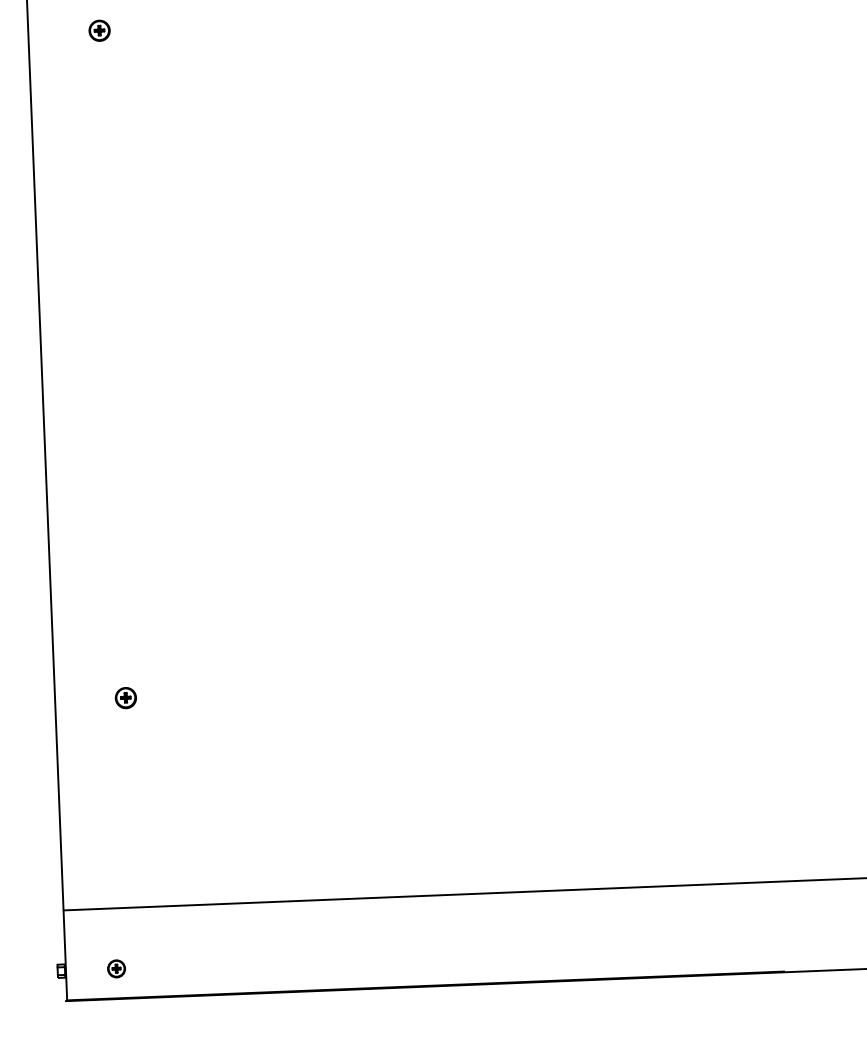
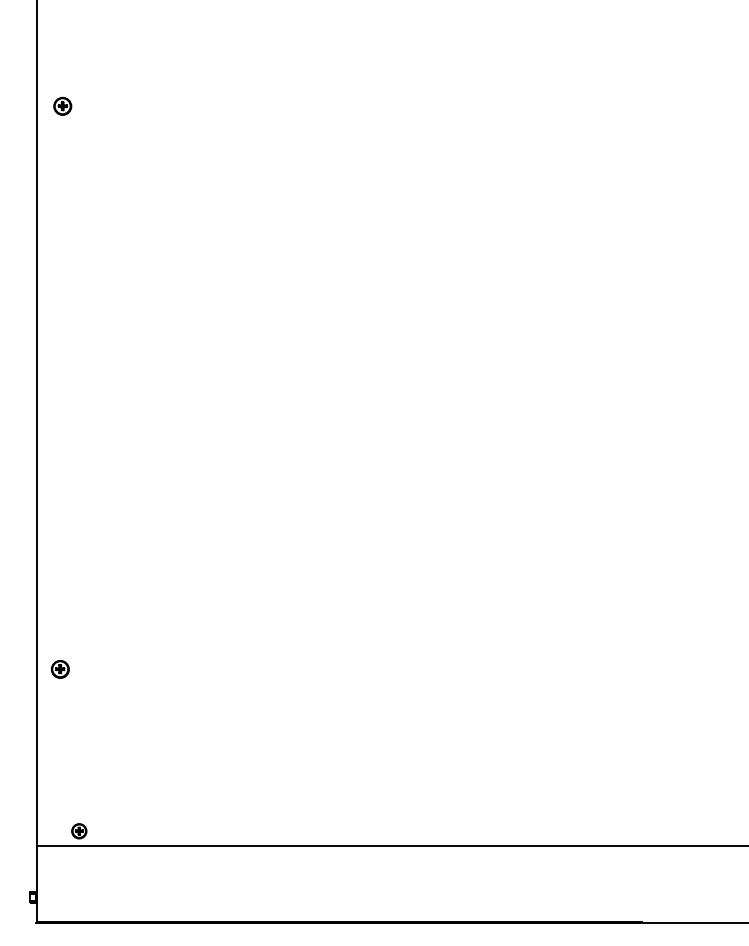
part: (99, 29) -> (62, 105), moved
part: (124, 698) -> (59, 669), moved
part: (116, 969) -> (79, 831), moved

